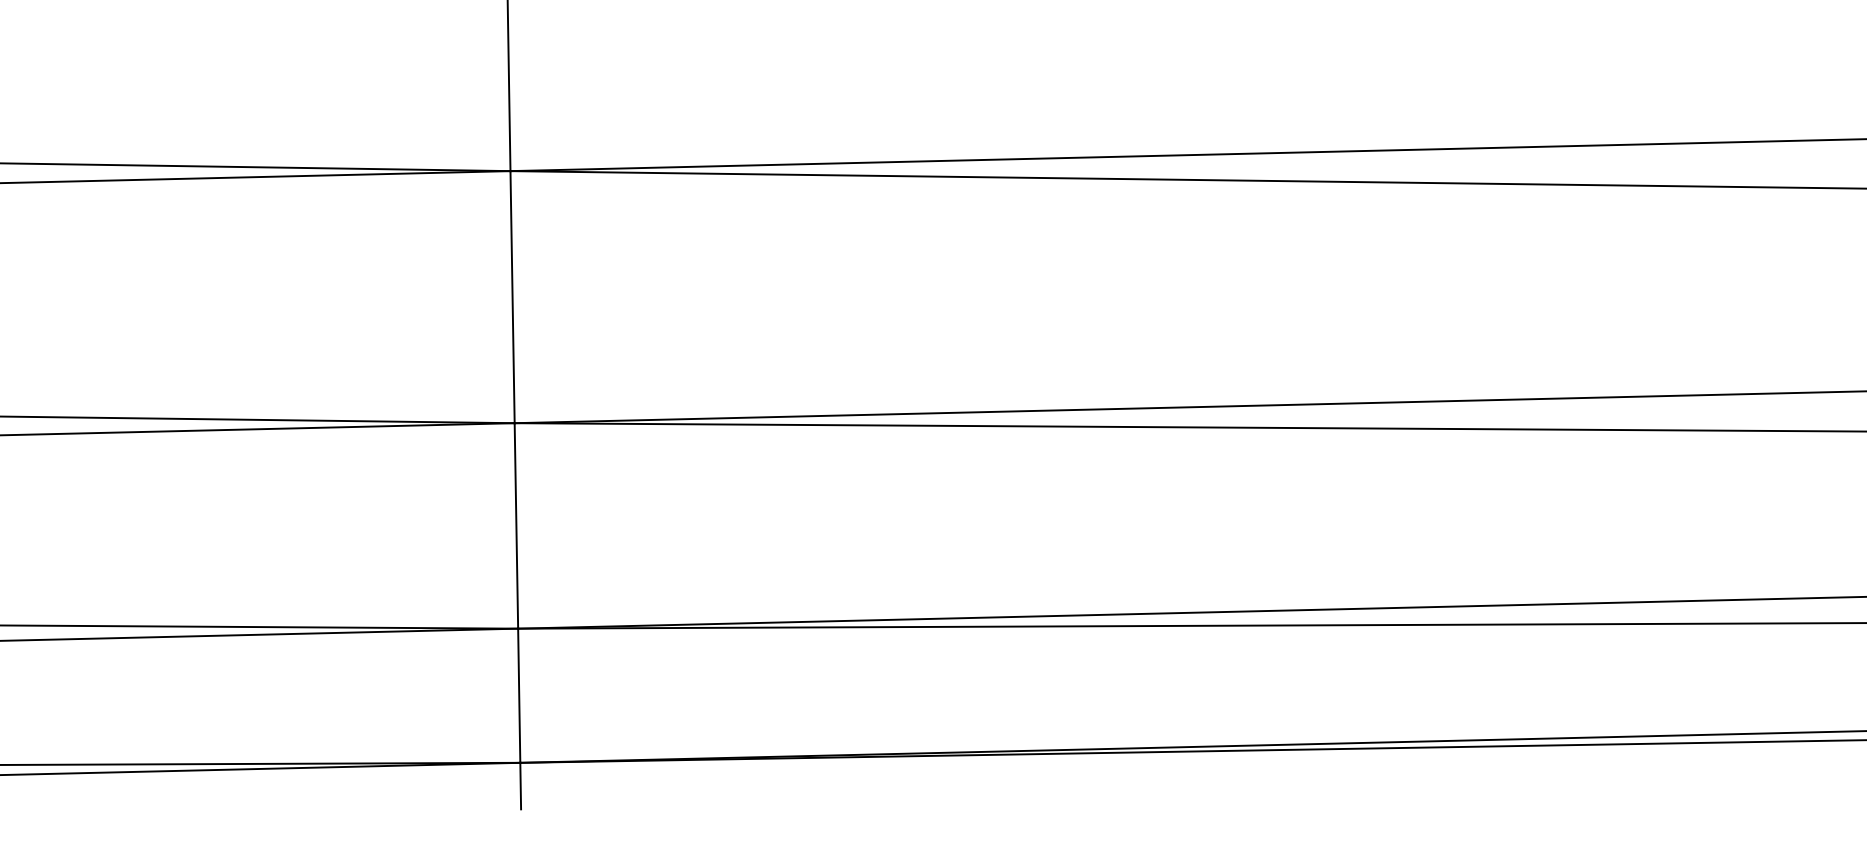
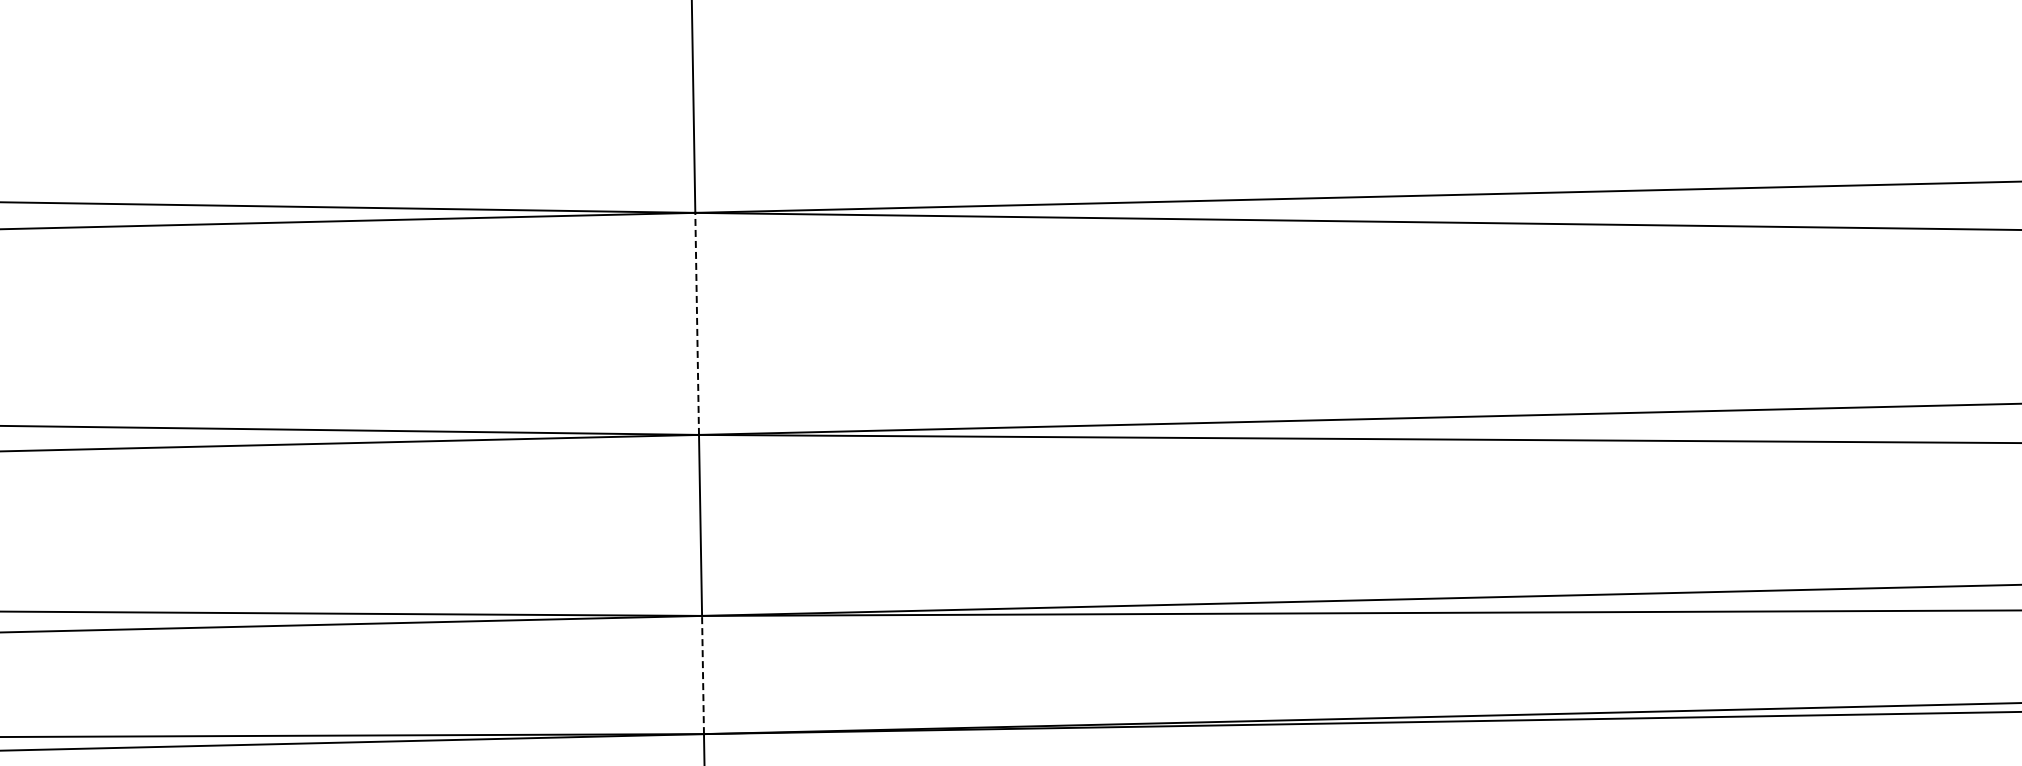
line: (512, 296) -> (697, 323), solid -> dashed
line: (519, 695) -> (703, 674), solid -> dashed

